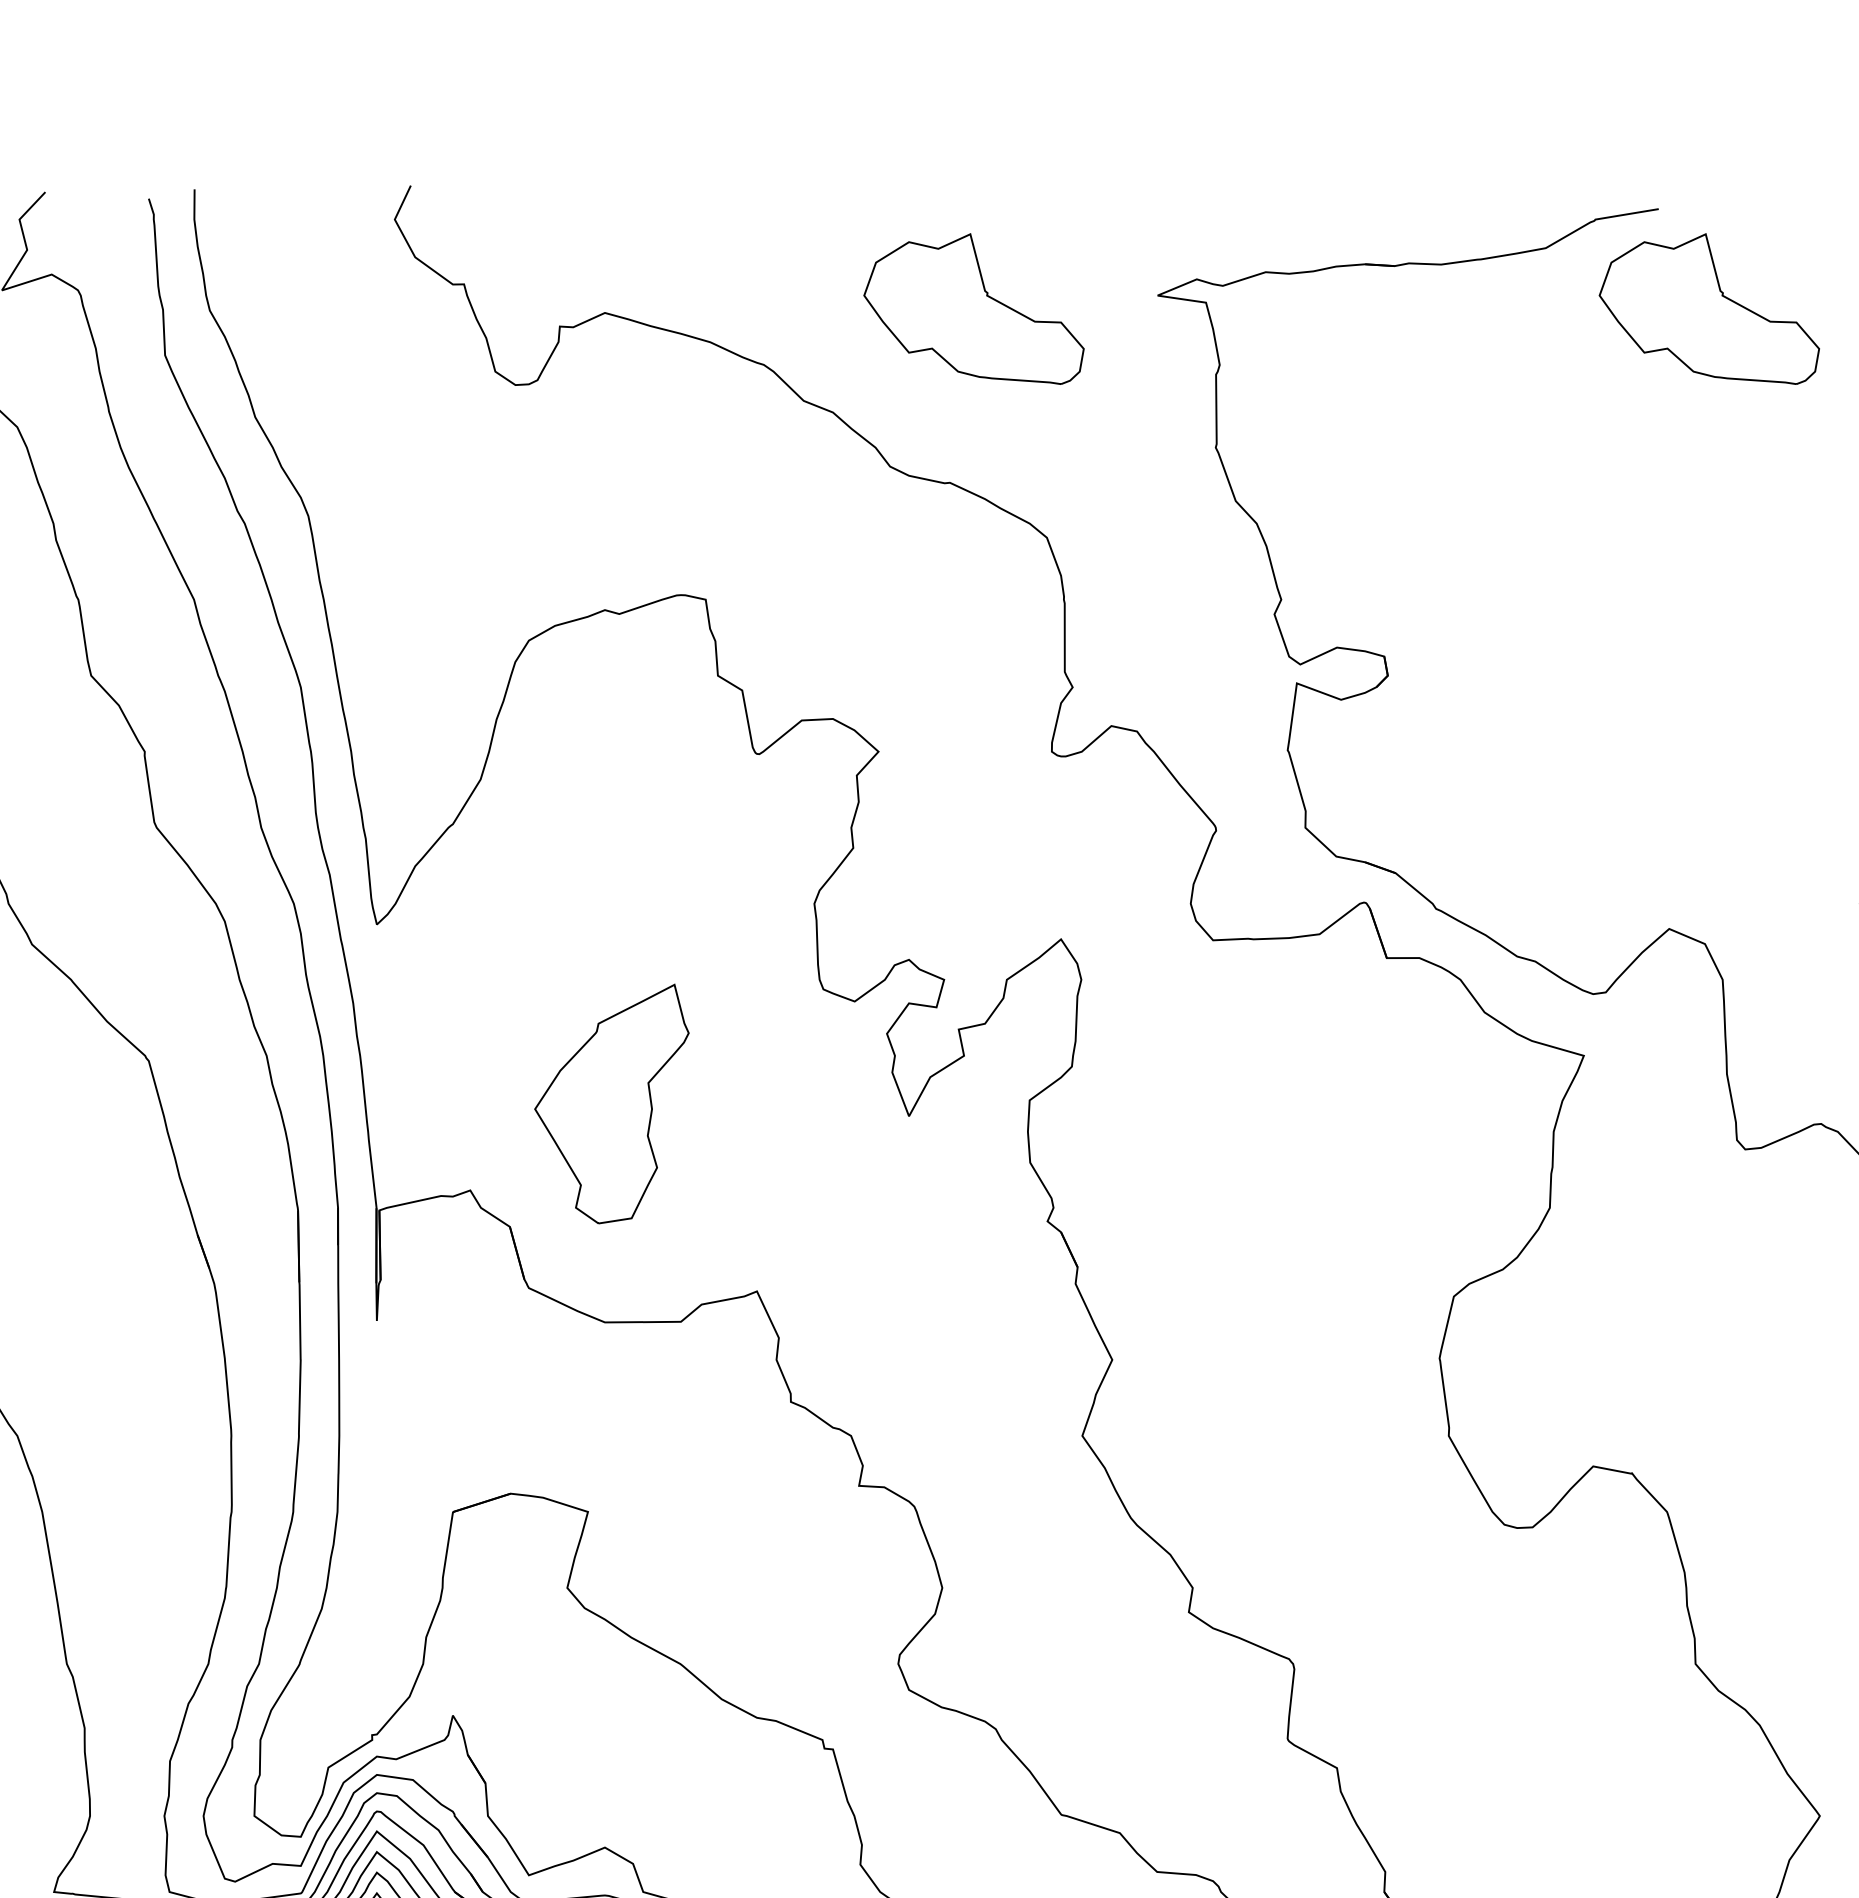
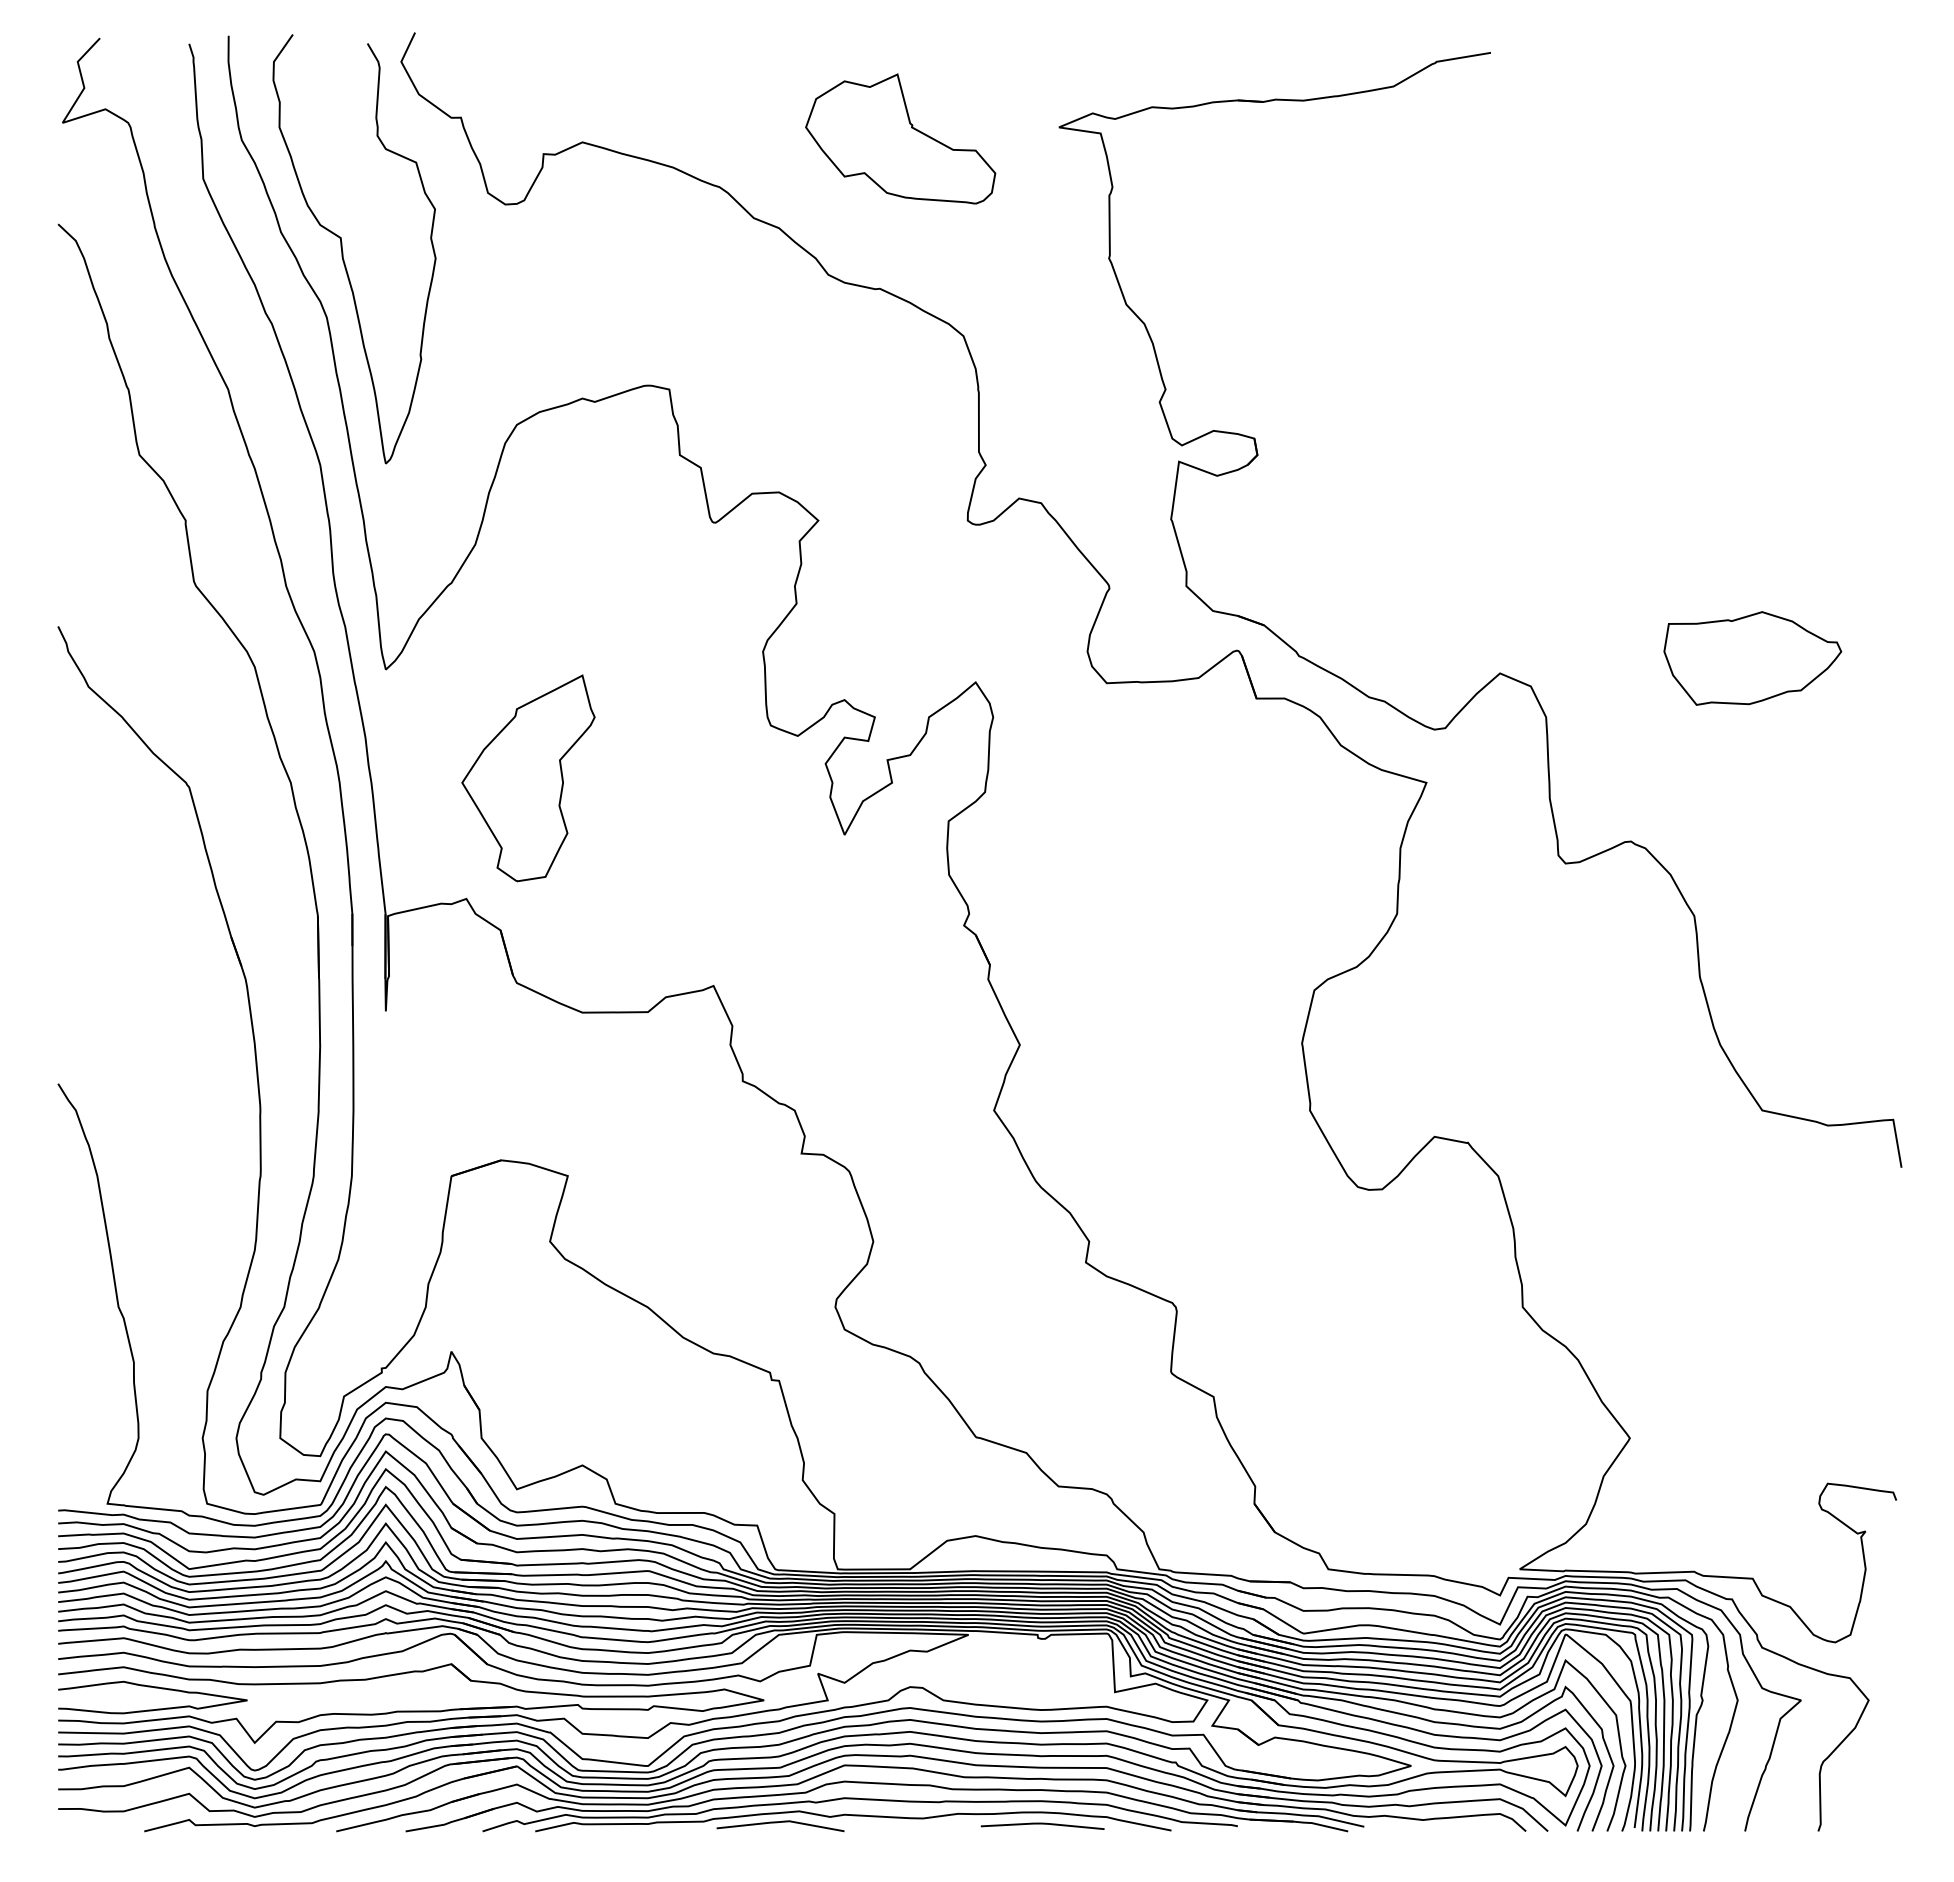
part: (1709, 308) -> (1534, 138), removed
curve: (327, 439) -> (343, 251), added
part: (611, 1104) -> (528, 778), moved

